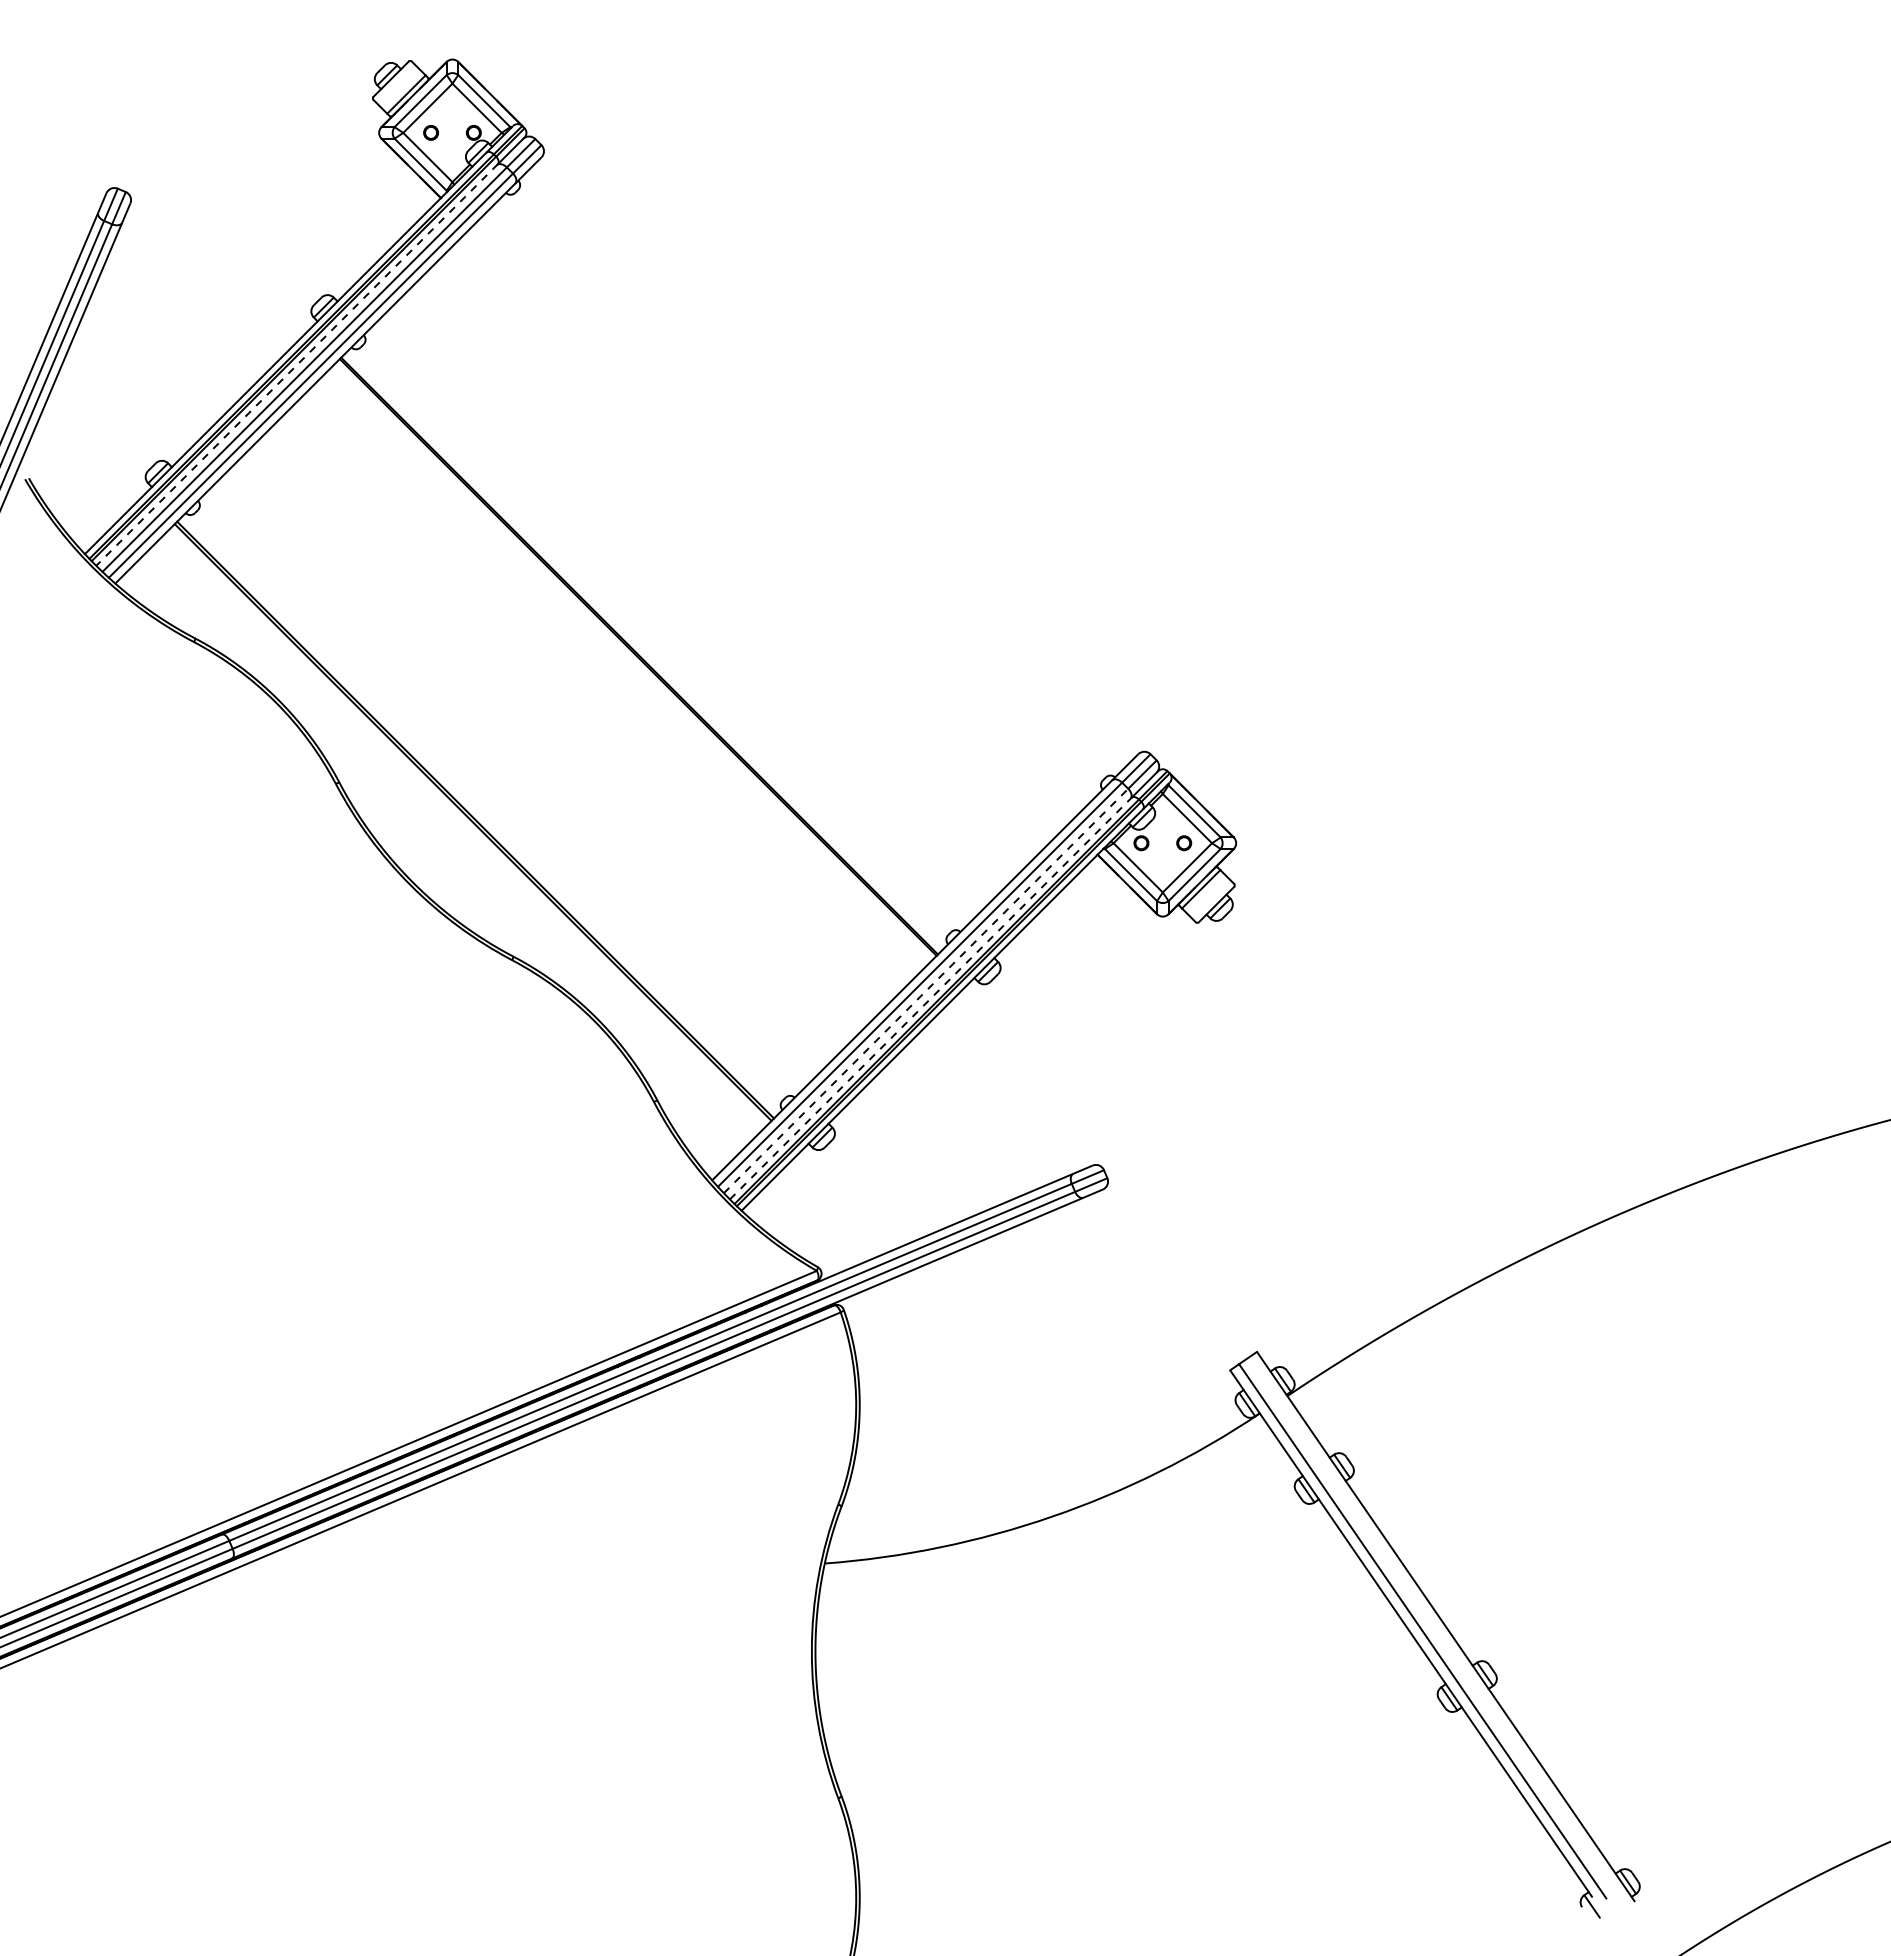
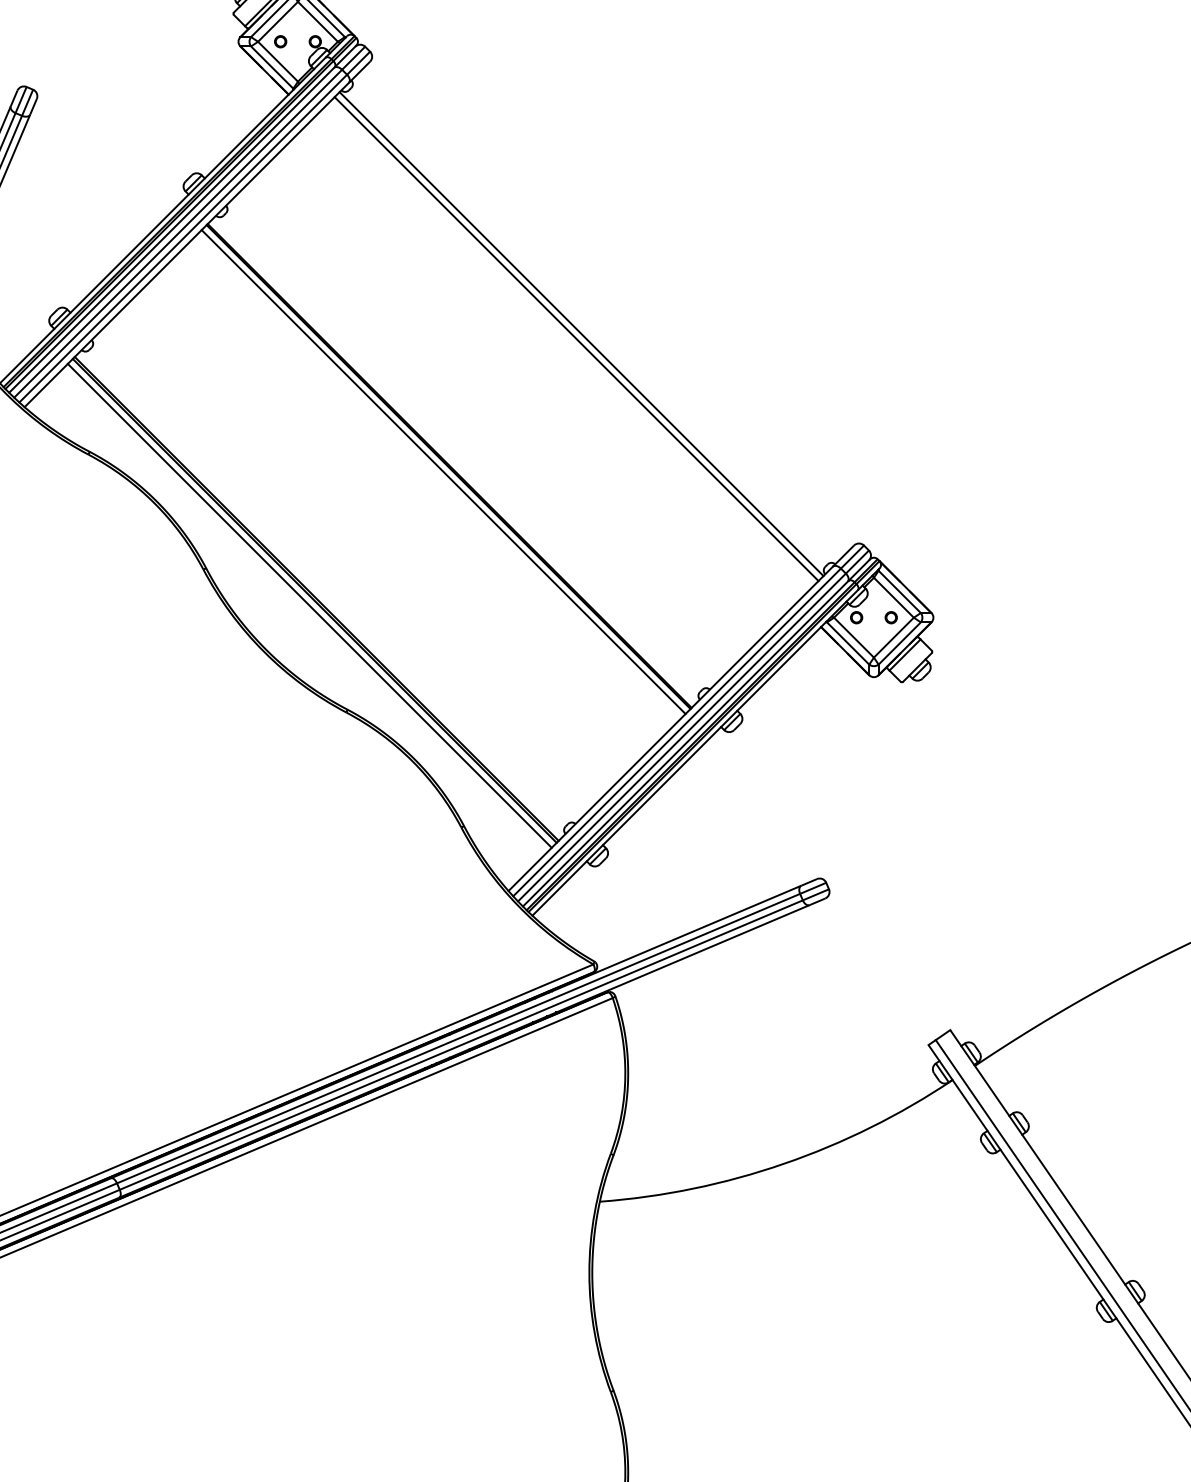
line: (297, 365) -> (172, 230), dashed -> solid
line: (801, 493) -> (580, 334), added
line: (795, 499) -> (576, 338), added
line: (631, 663) -> (443, 471), added
line: (466, 828) -> (309, 605), added
line: (926, 991) -> (682, 737), dashed -> solid
line: (930, 998) -> (685, 743), dashed -> solid

